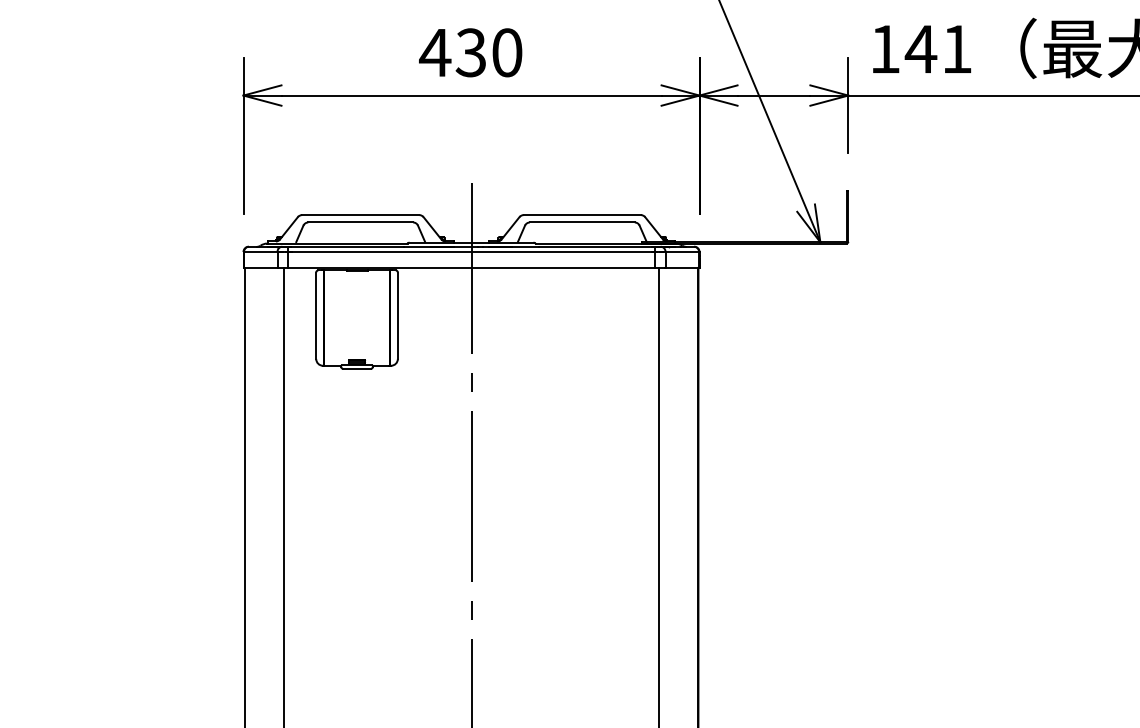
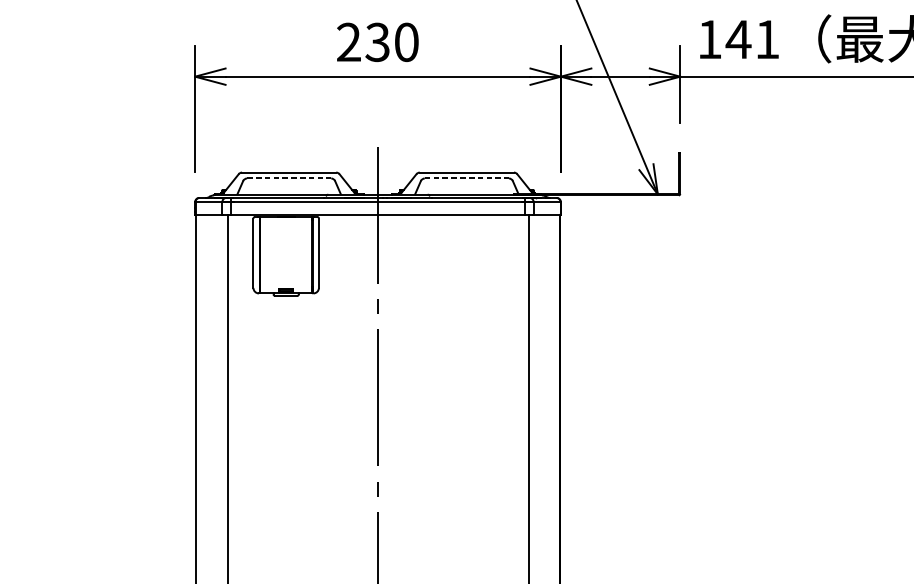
text: (435, 52) -> (349, 42), 430 -> 230
line: (361, 222) -> (289, 178), solid -> dashed
line: (582, 222) -> (467, 178), solid -> dashed

